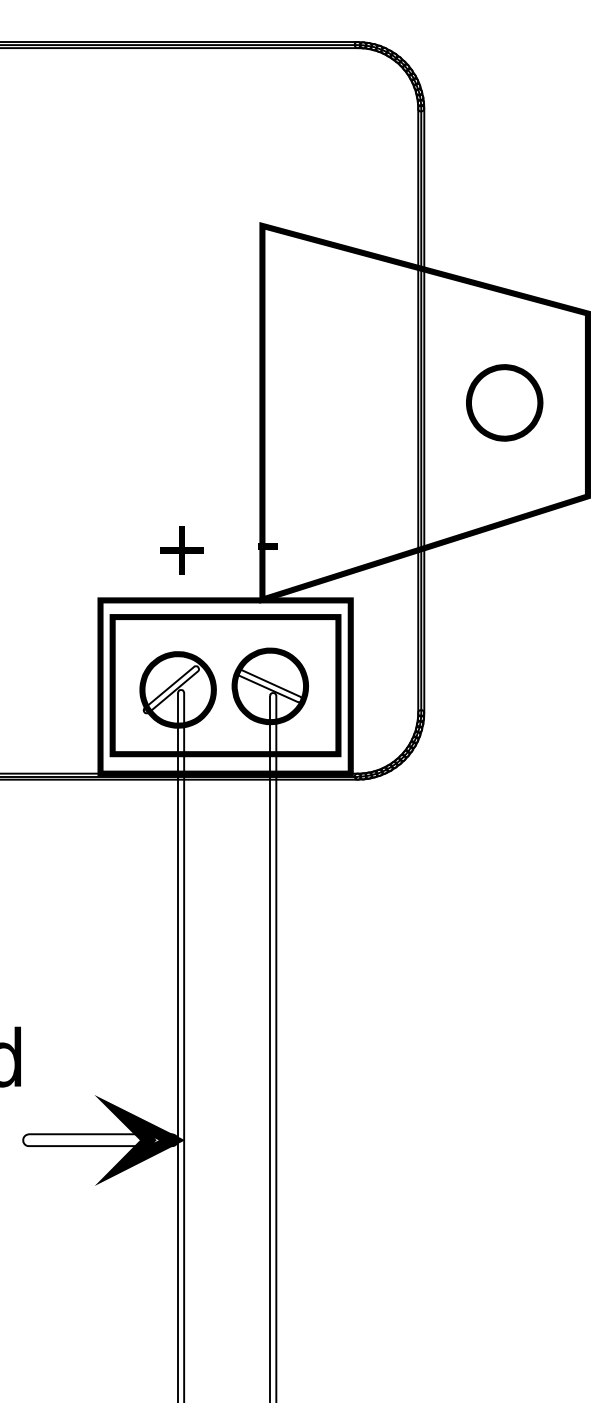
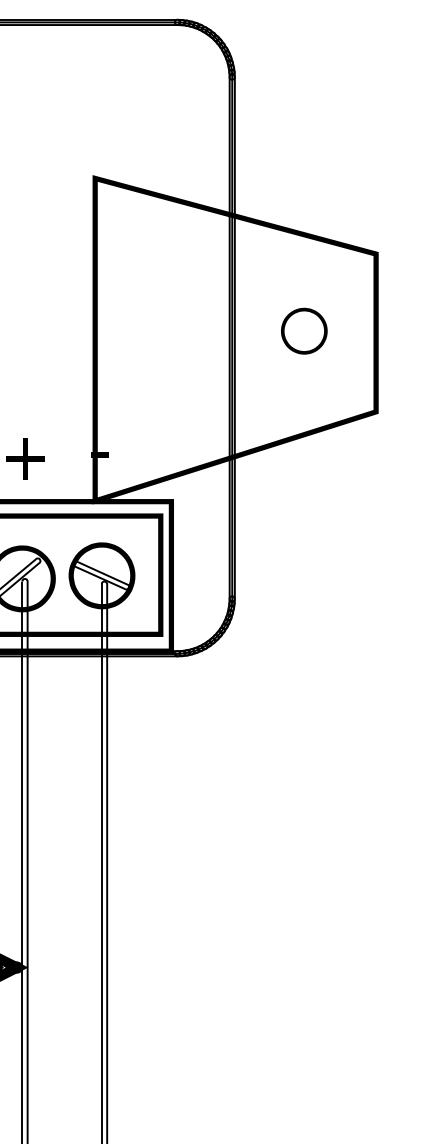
part: (504, 402) -> (304, 330), size x0.7

